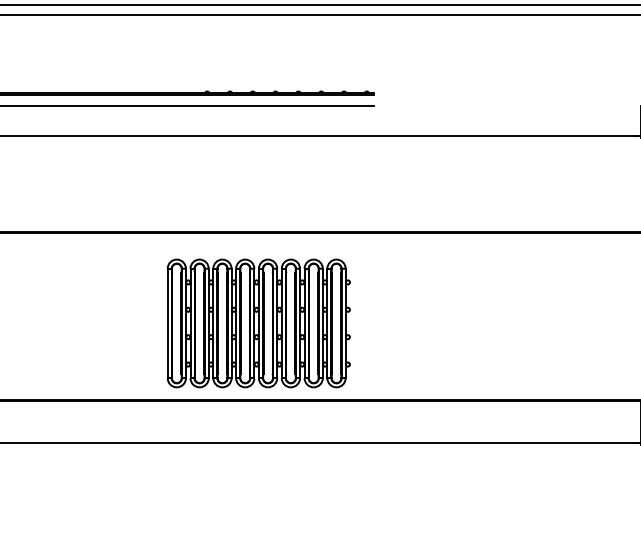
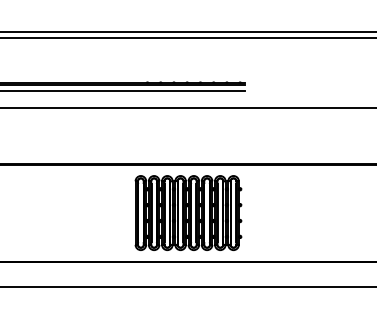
part: (258, 322) -> (188, 212), moved

